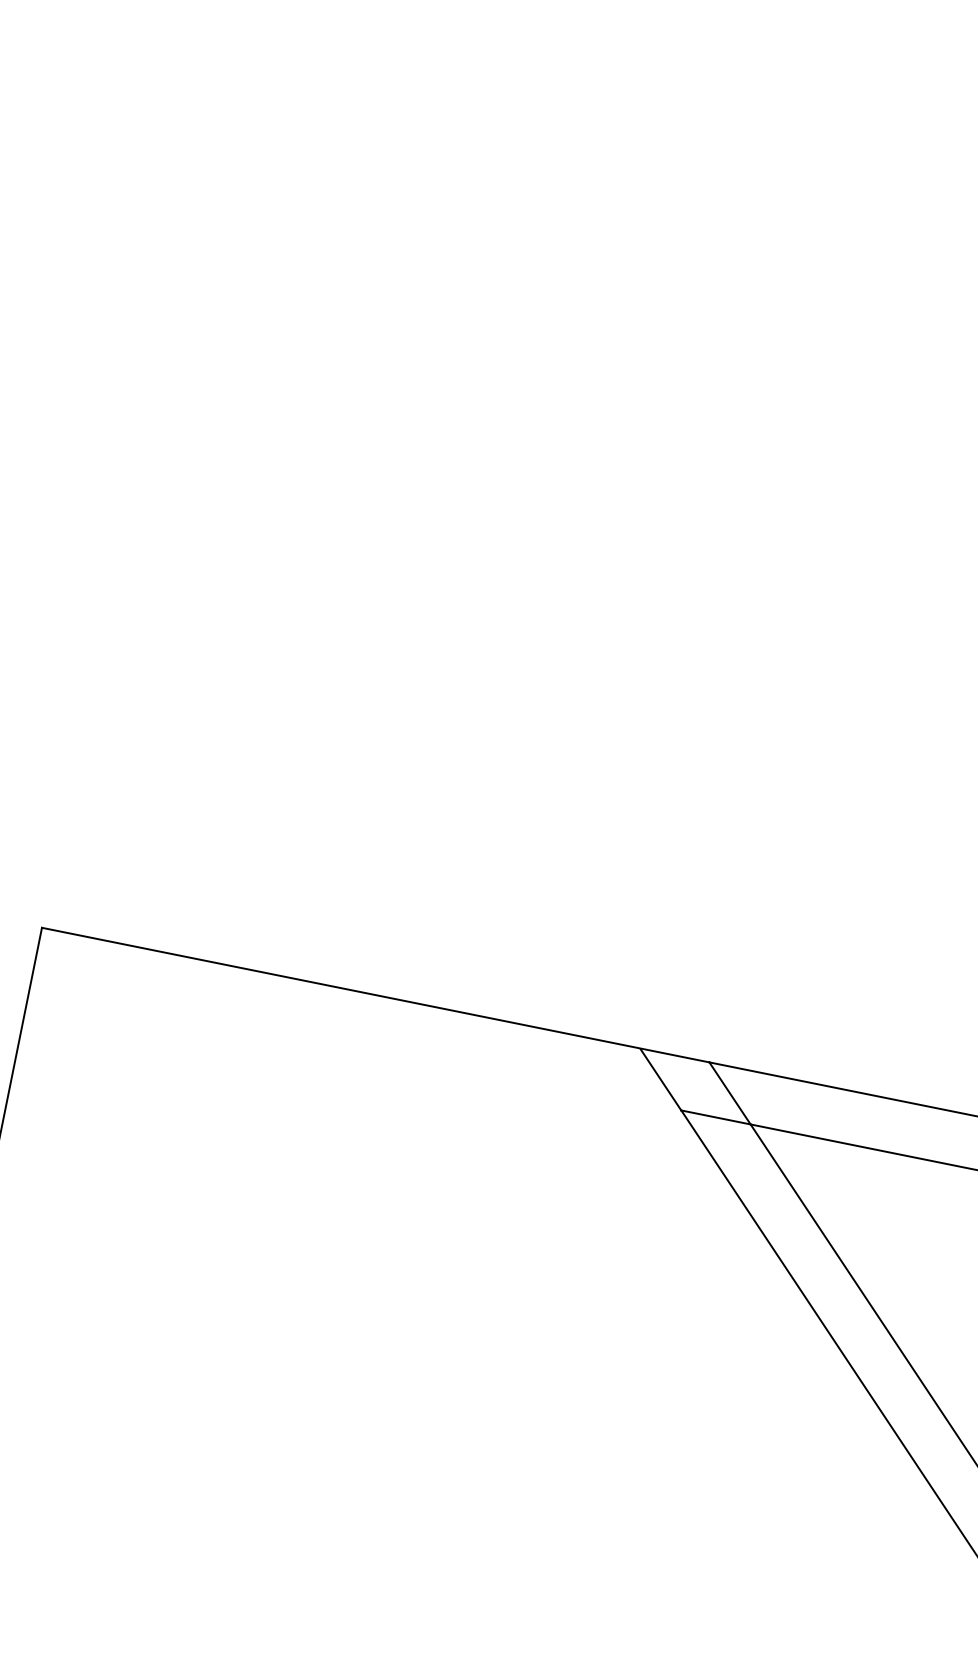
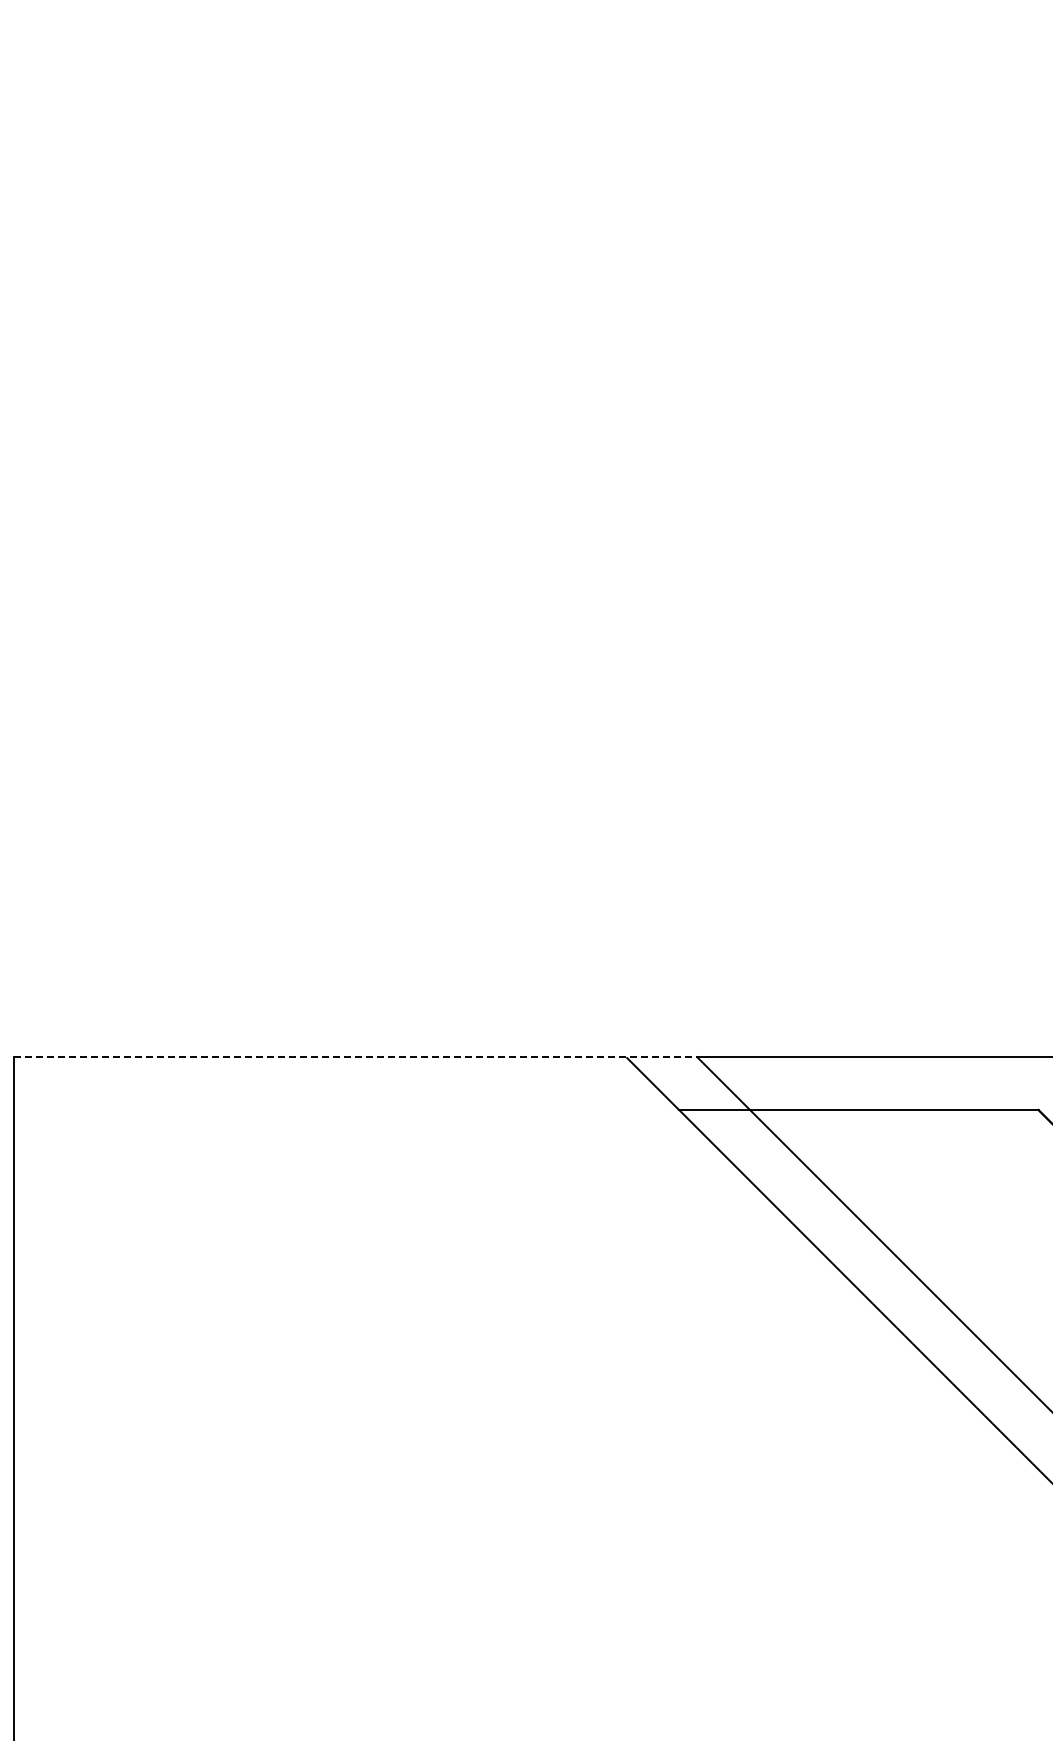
line: (375, 995) -> (355, 1057), solid -> dashed

